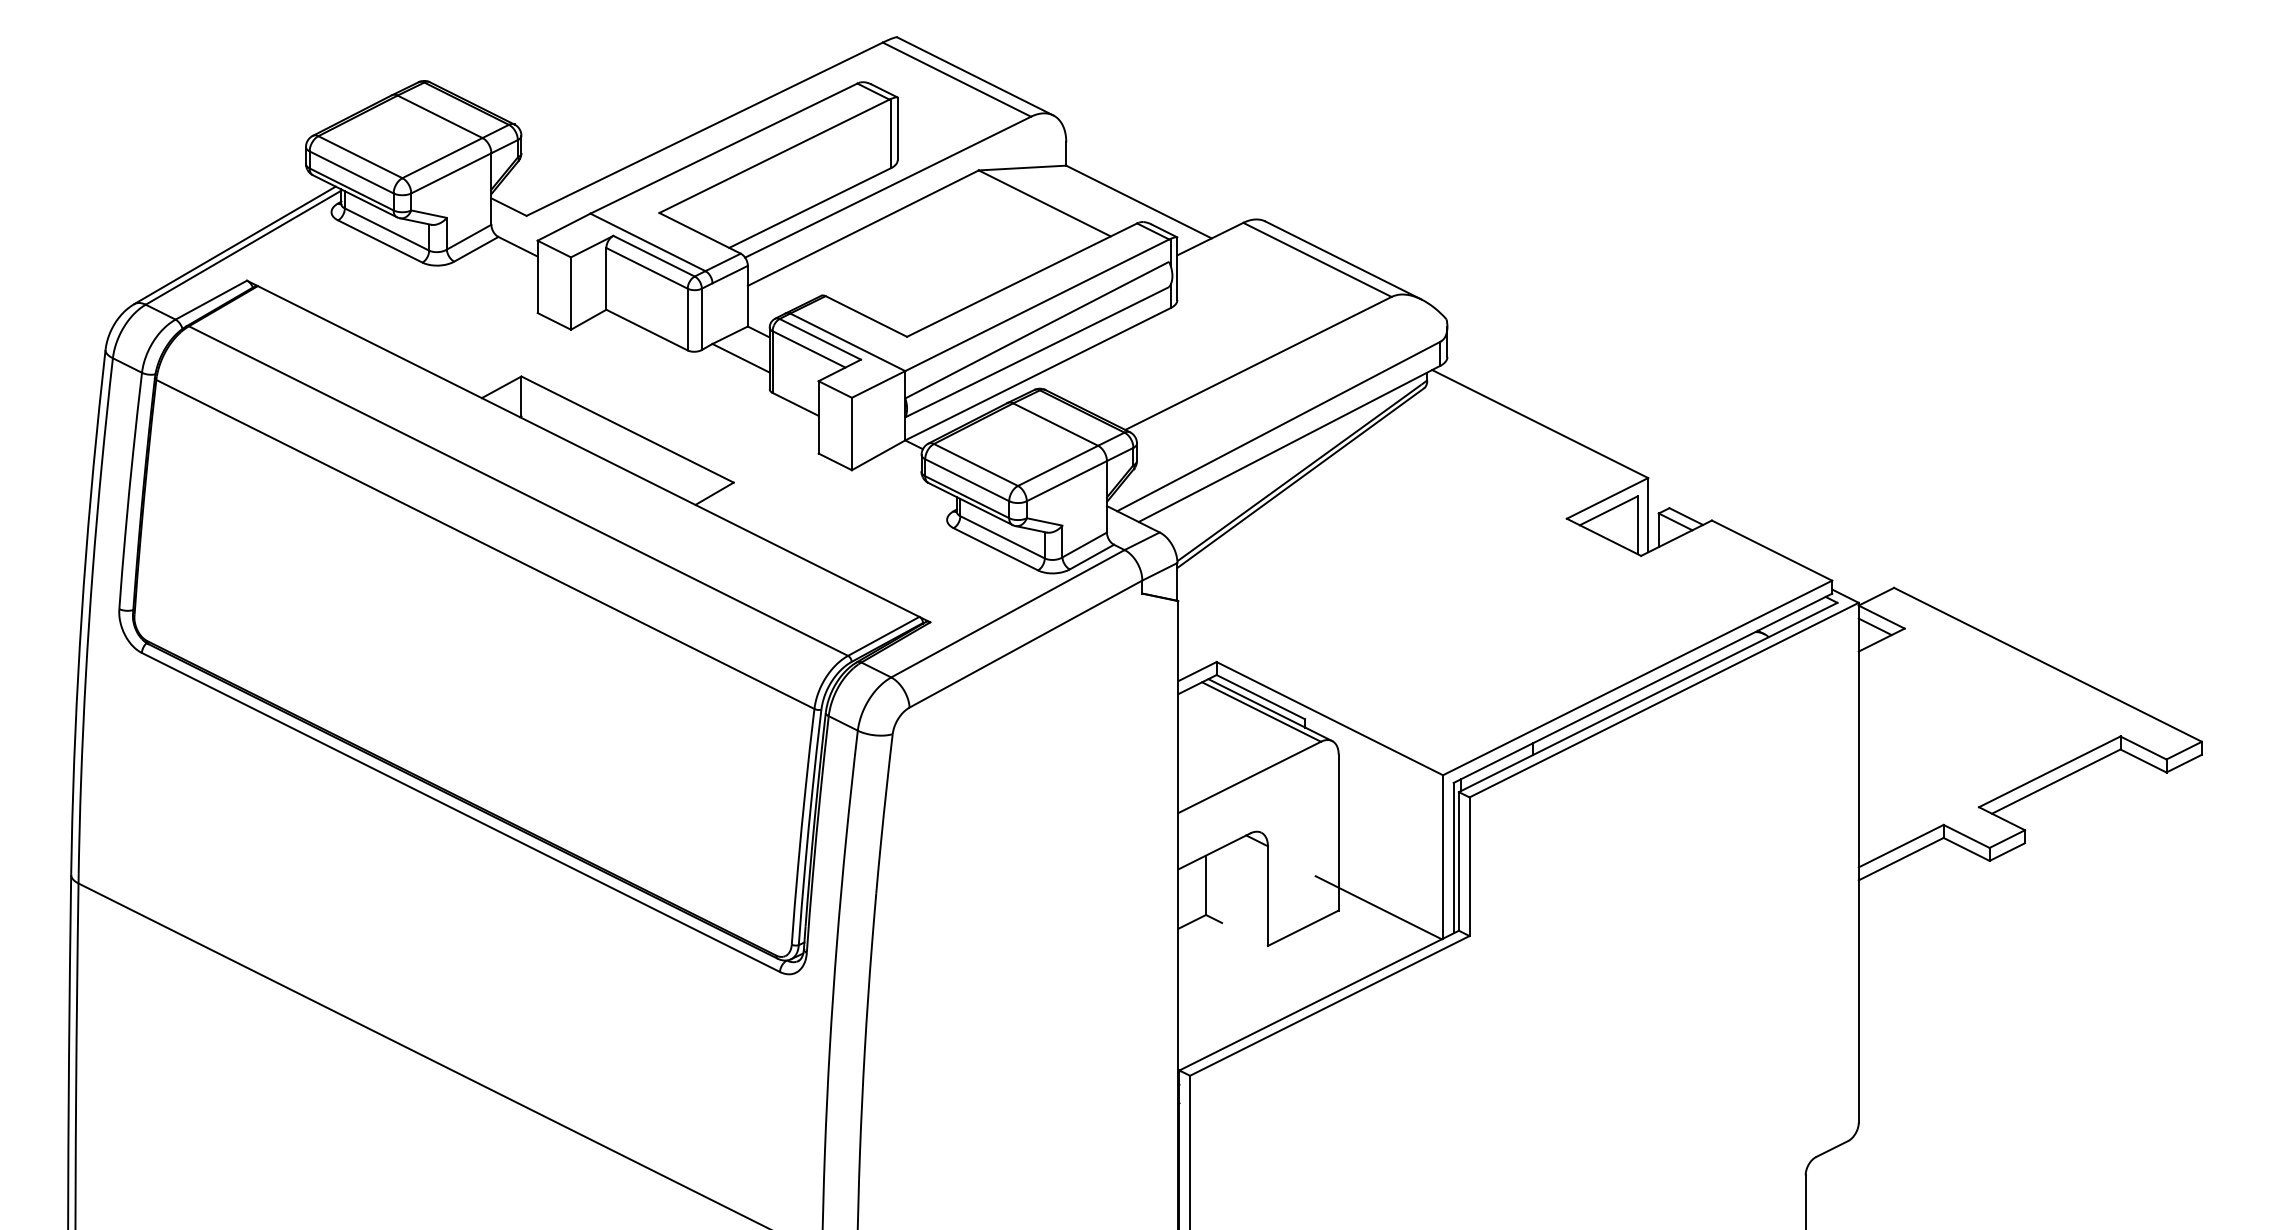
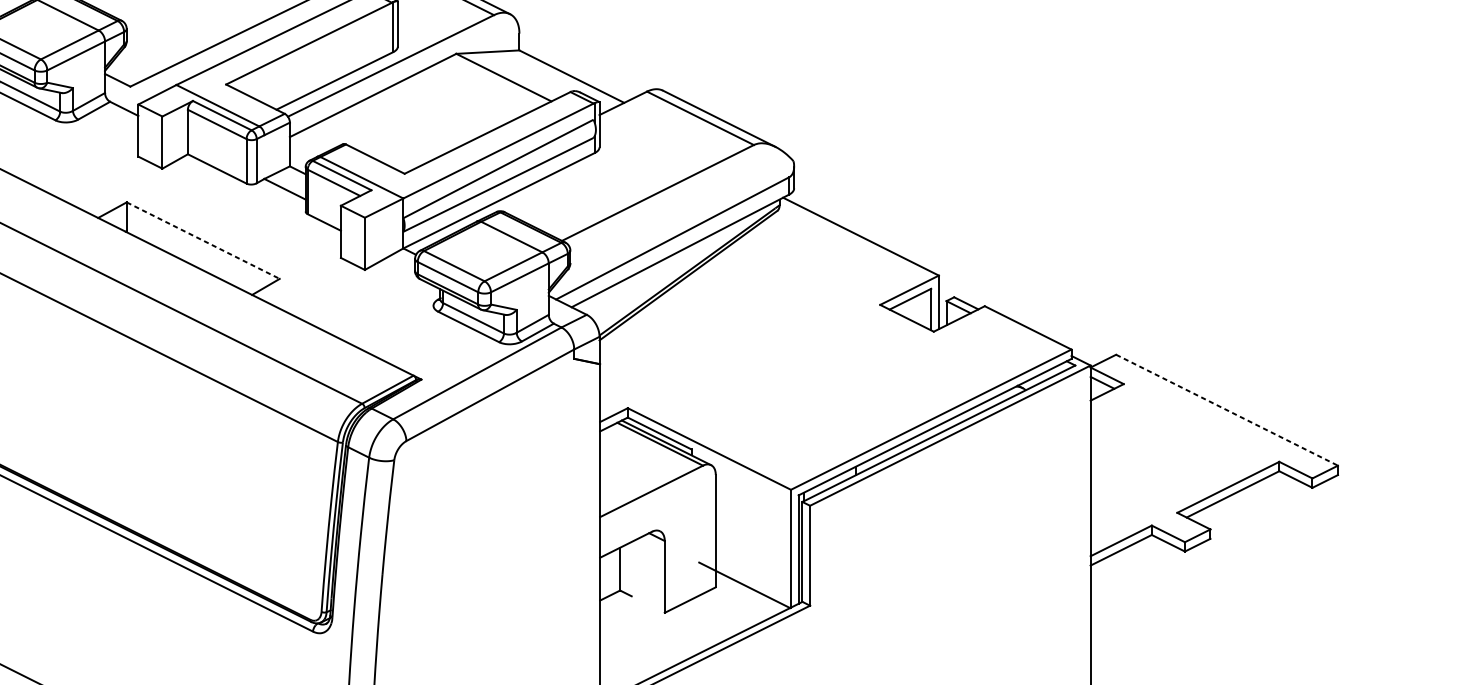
line: (627, 429) -> (203, 240), solid -> dashed
line: (2048, 665) -> (1227, 410), solid -> dashed

